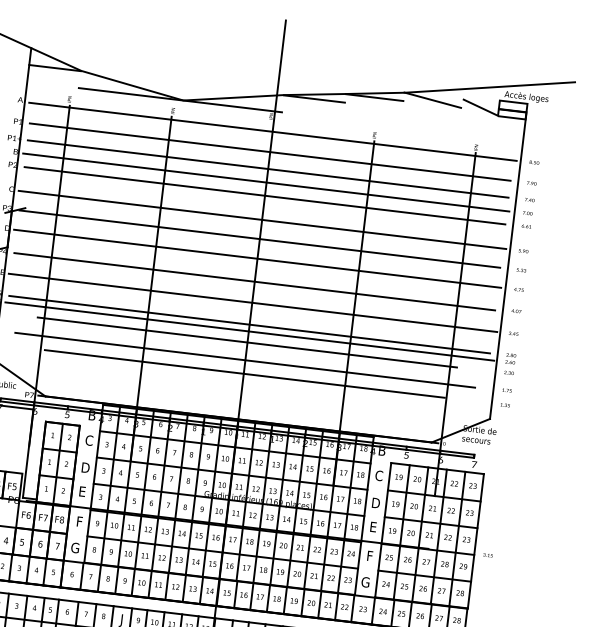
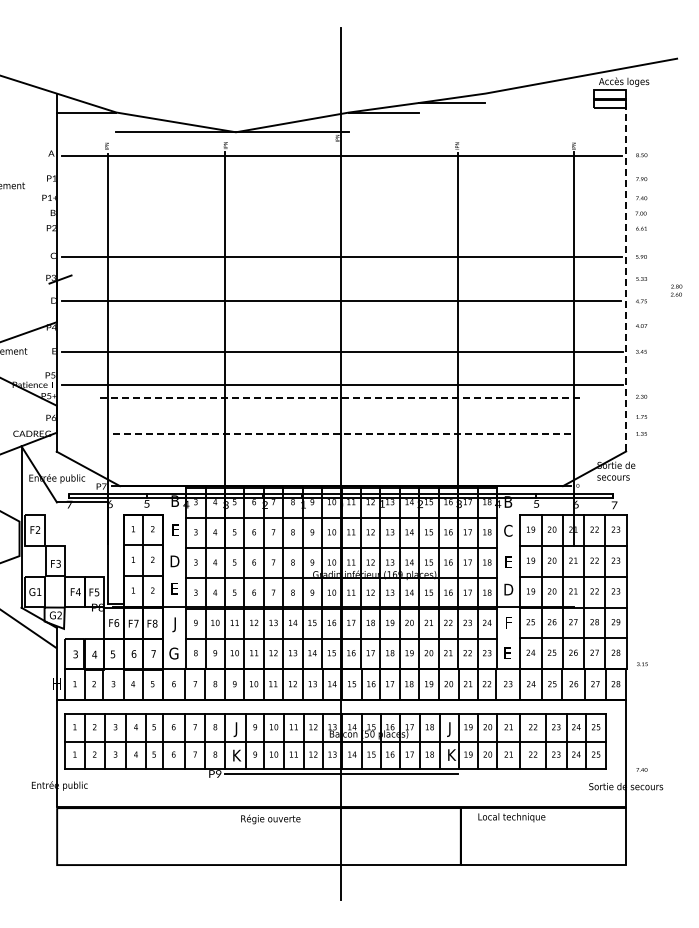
line: (432, 100) -> (518, 98), removed
line: (480, 107) -> (573, 100), removed
line: (270, 151) -> (341, 178), removed
line: (268, 169) -> (341, 198), removed
line: (266, 182) -> (340, 213), removed
line: (265, 196) -> (341, 229), removed
line: (260, 238) -> (341, 278), removed
line: (508, 266) -> (626, 276), solid -> dashed
line: (255, 281) -> (341, 327), removed
line: (249, 324) -> (341, 377), removed
line: (247, 342) -> (341, 397), solid -> dashed
text: (510, 358) -> (676, 290), moved
line: (245, 360) -> (341, 418), removed
line: (244, 373) -> (342, 433), solid -> dashed
text: (89, 440) -> (175, 530), C -> E
text: (376, 502) -> (508, 561), D -> E
text: (79, 522) -> (175, 624), F -> J
text: (373, 526) -> (508, 589), E -> D
text: (488, 555) -> (642, 664), moved
text: (364, 582) -> (506, 653), G -> E

